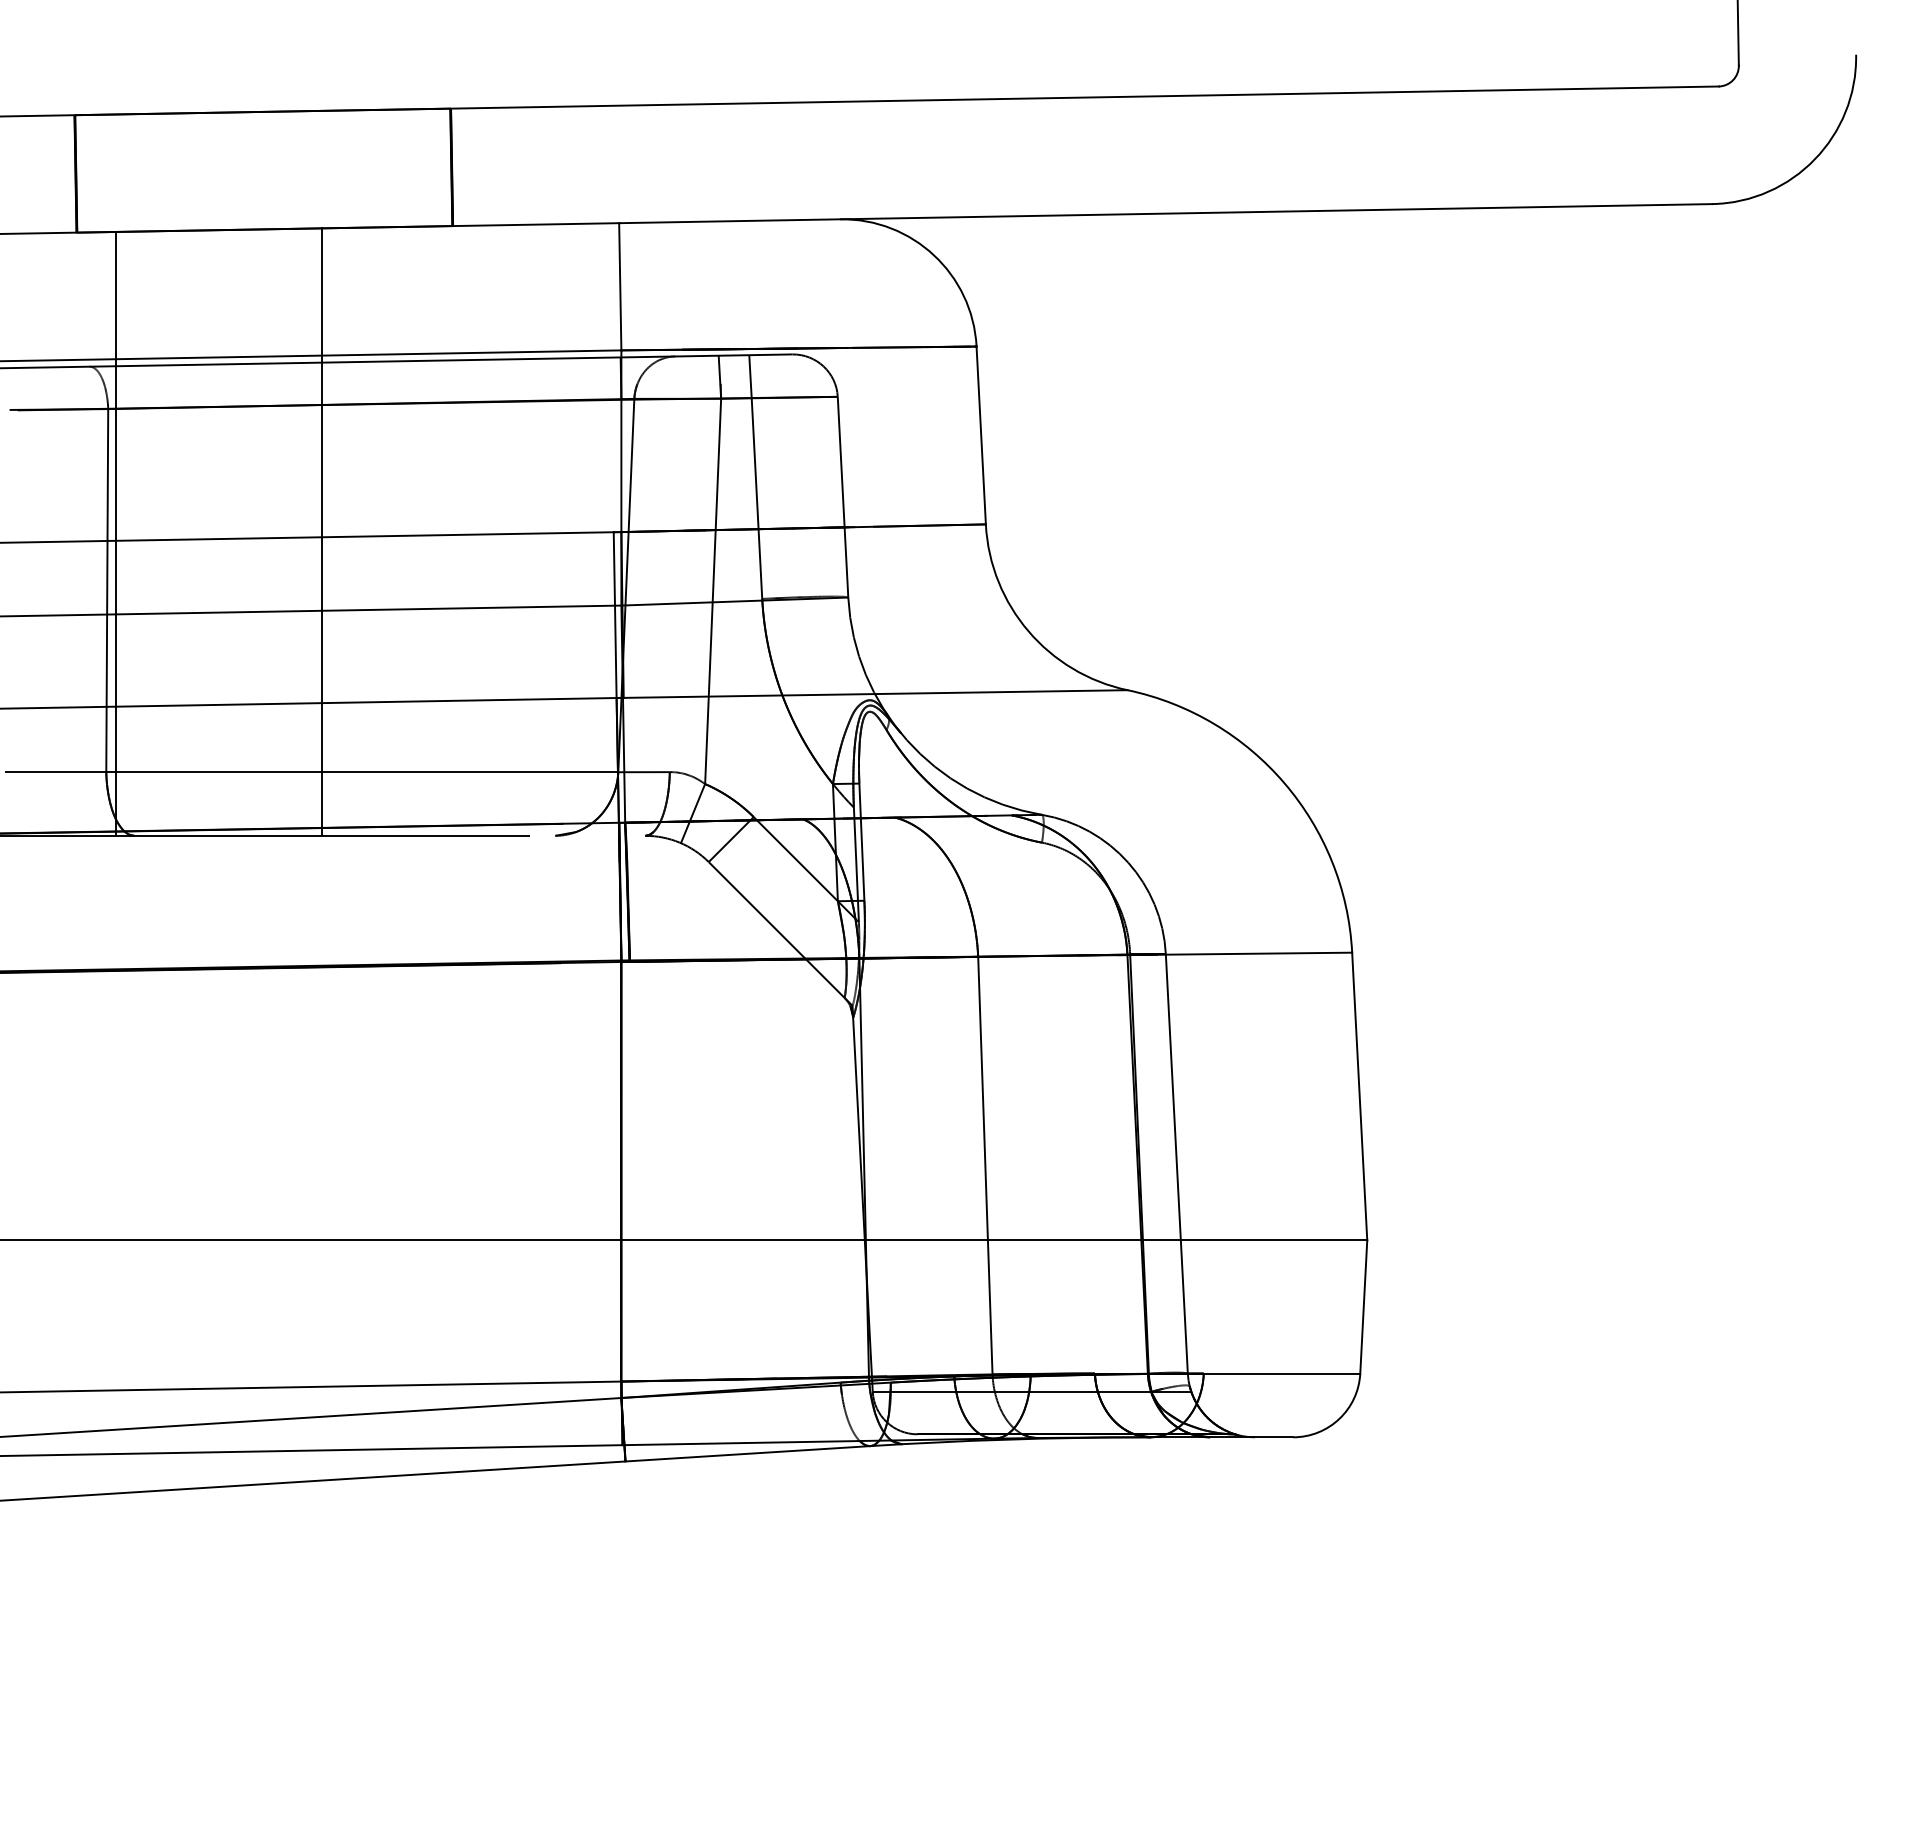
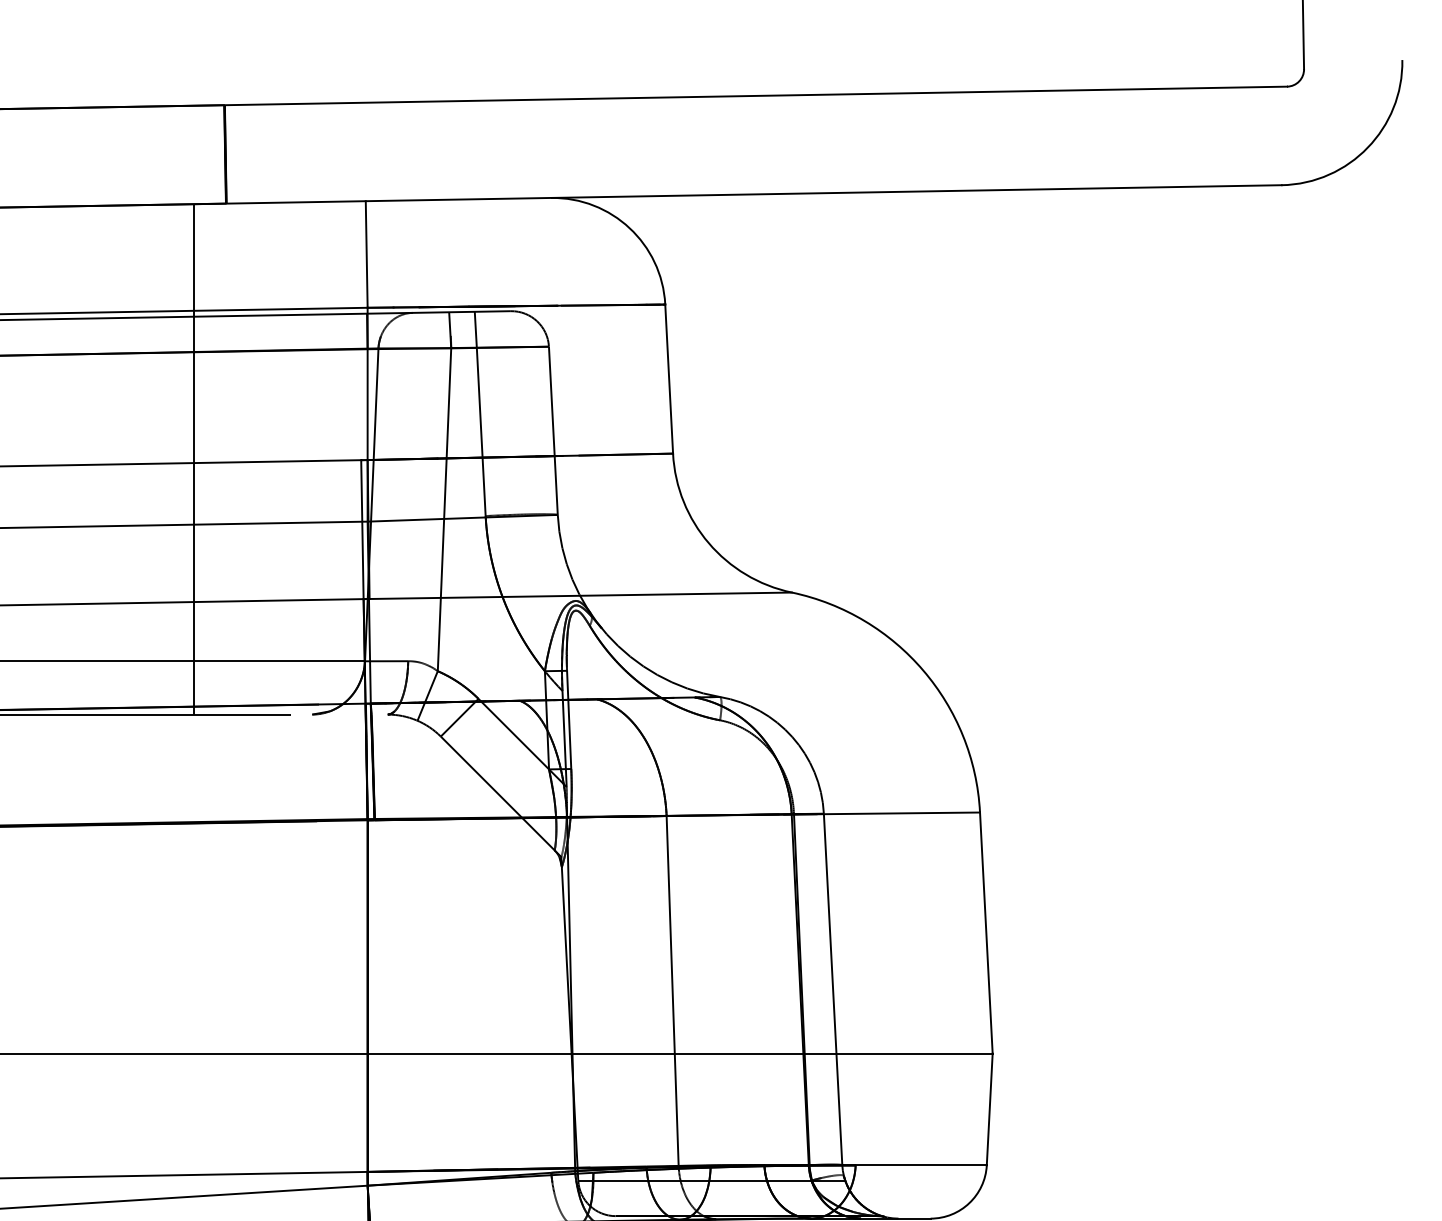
line: (322, 530) -> (194, 458), moved

